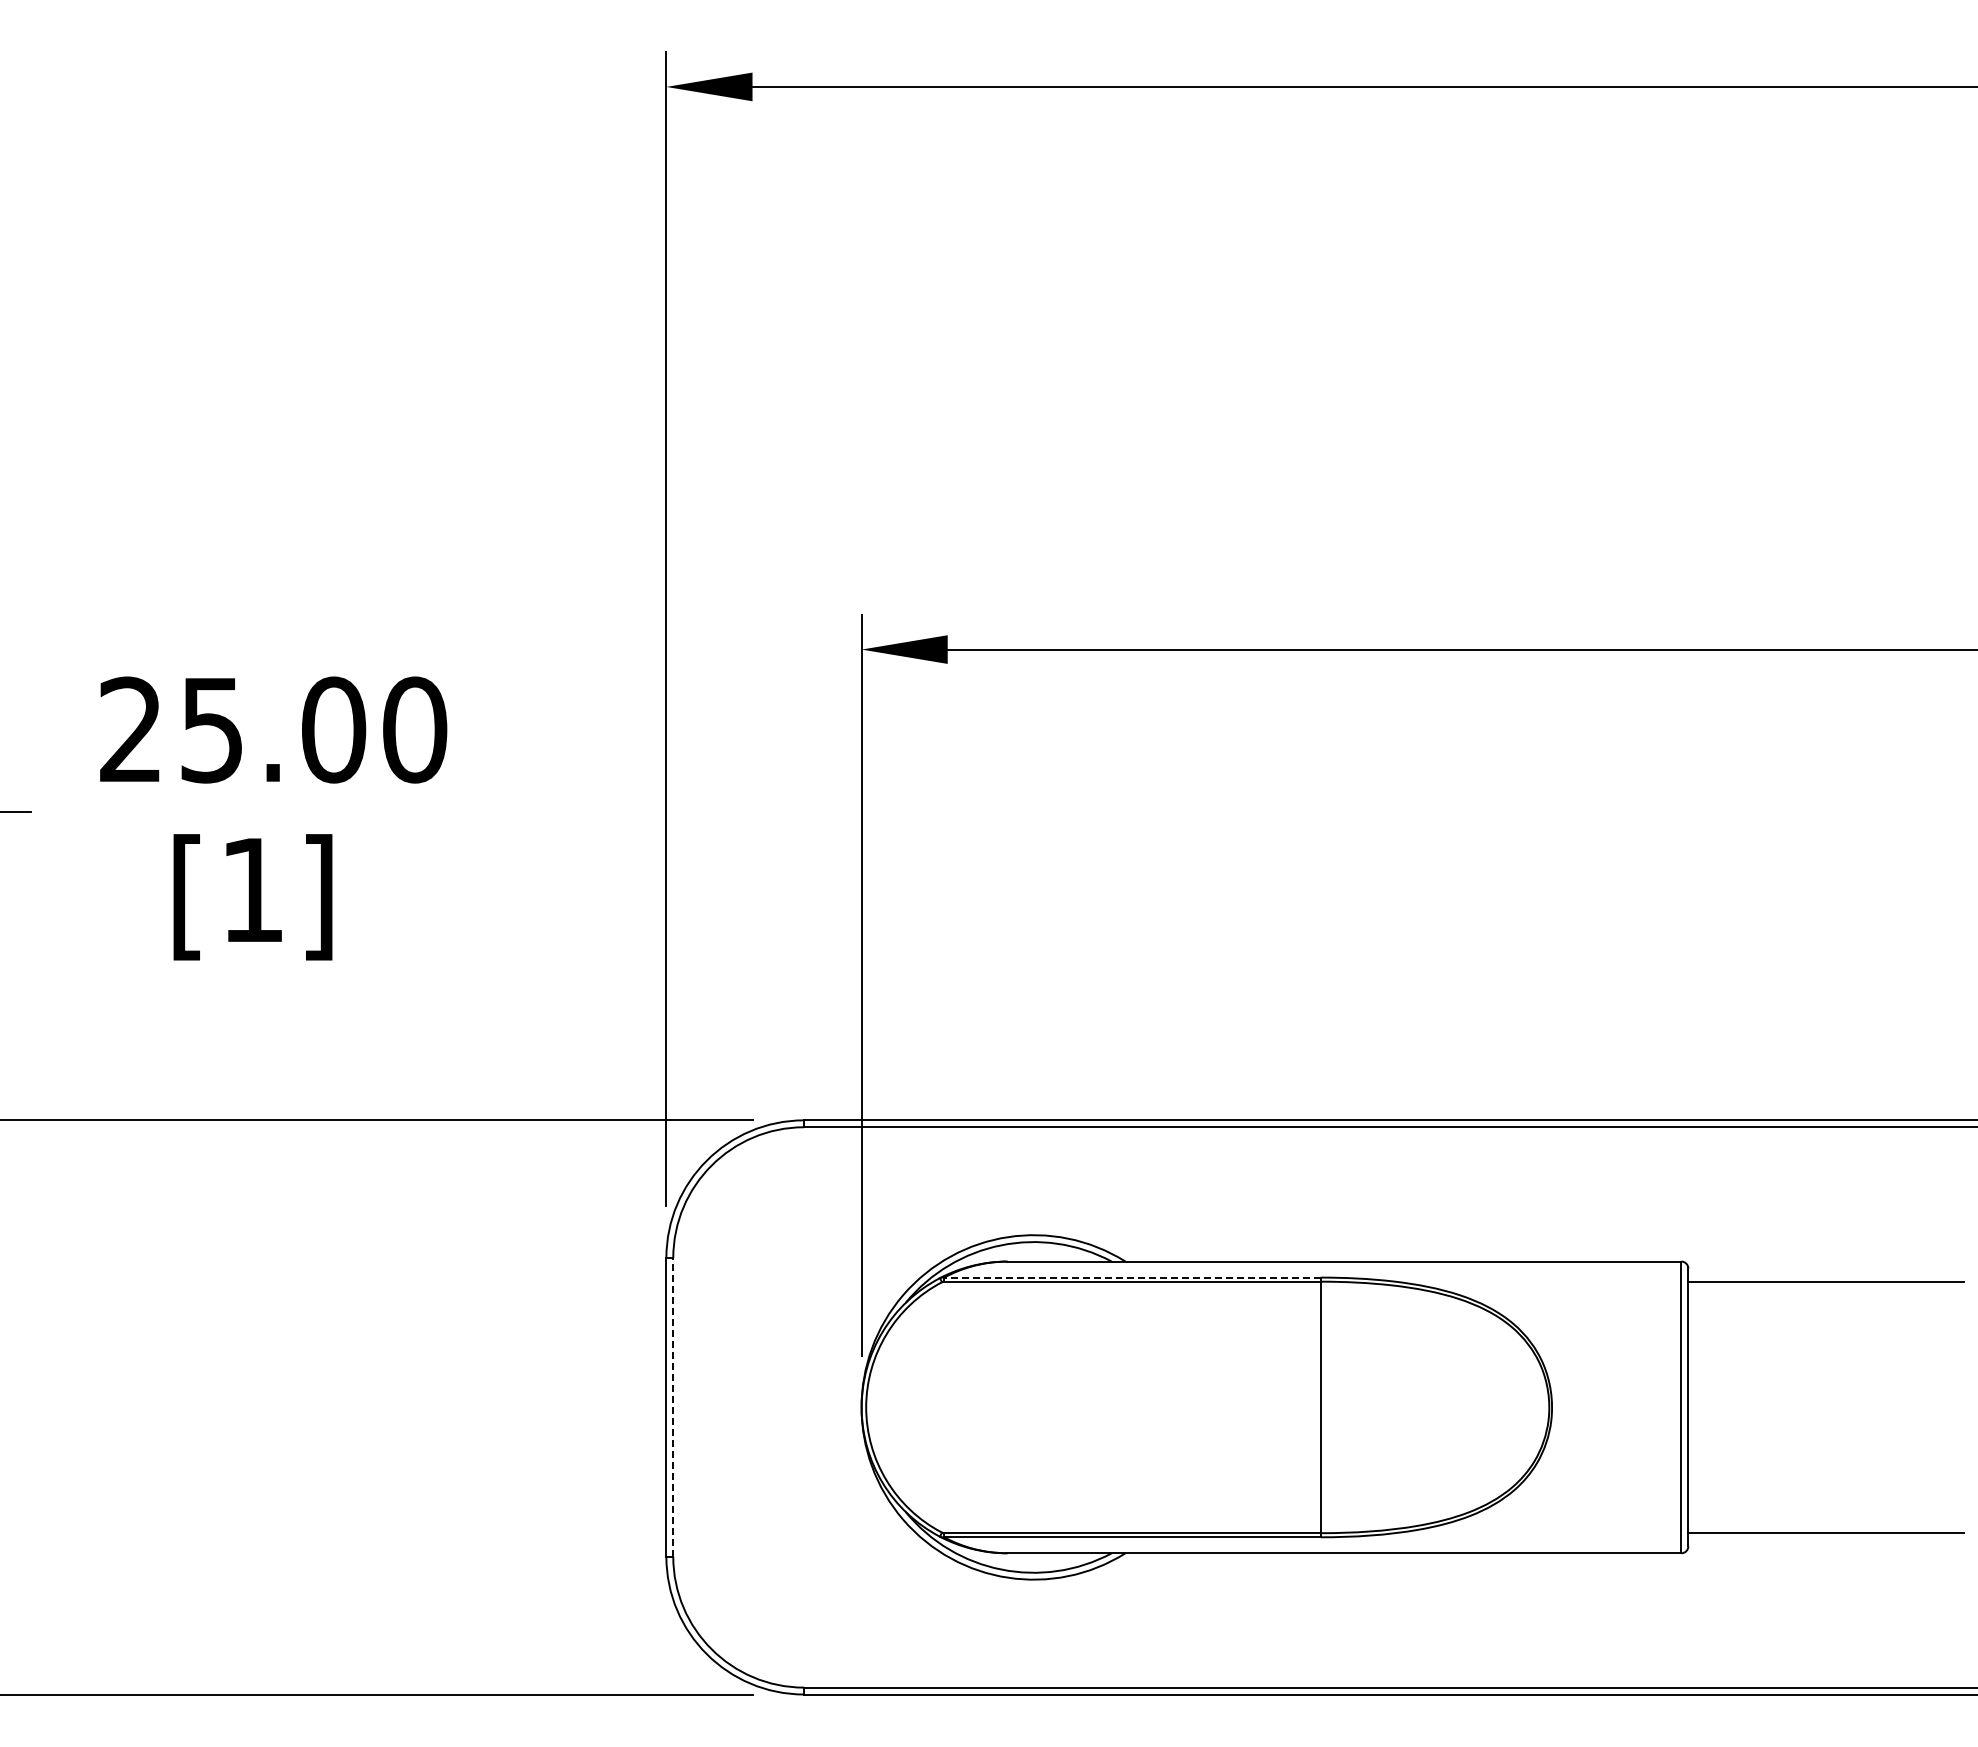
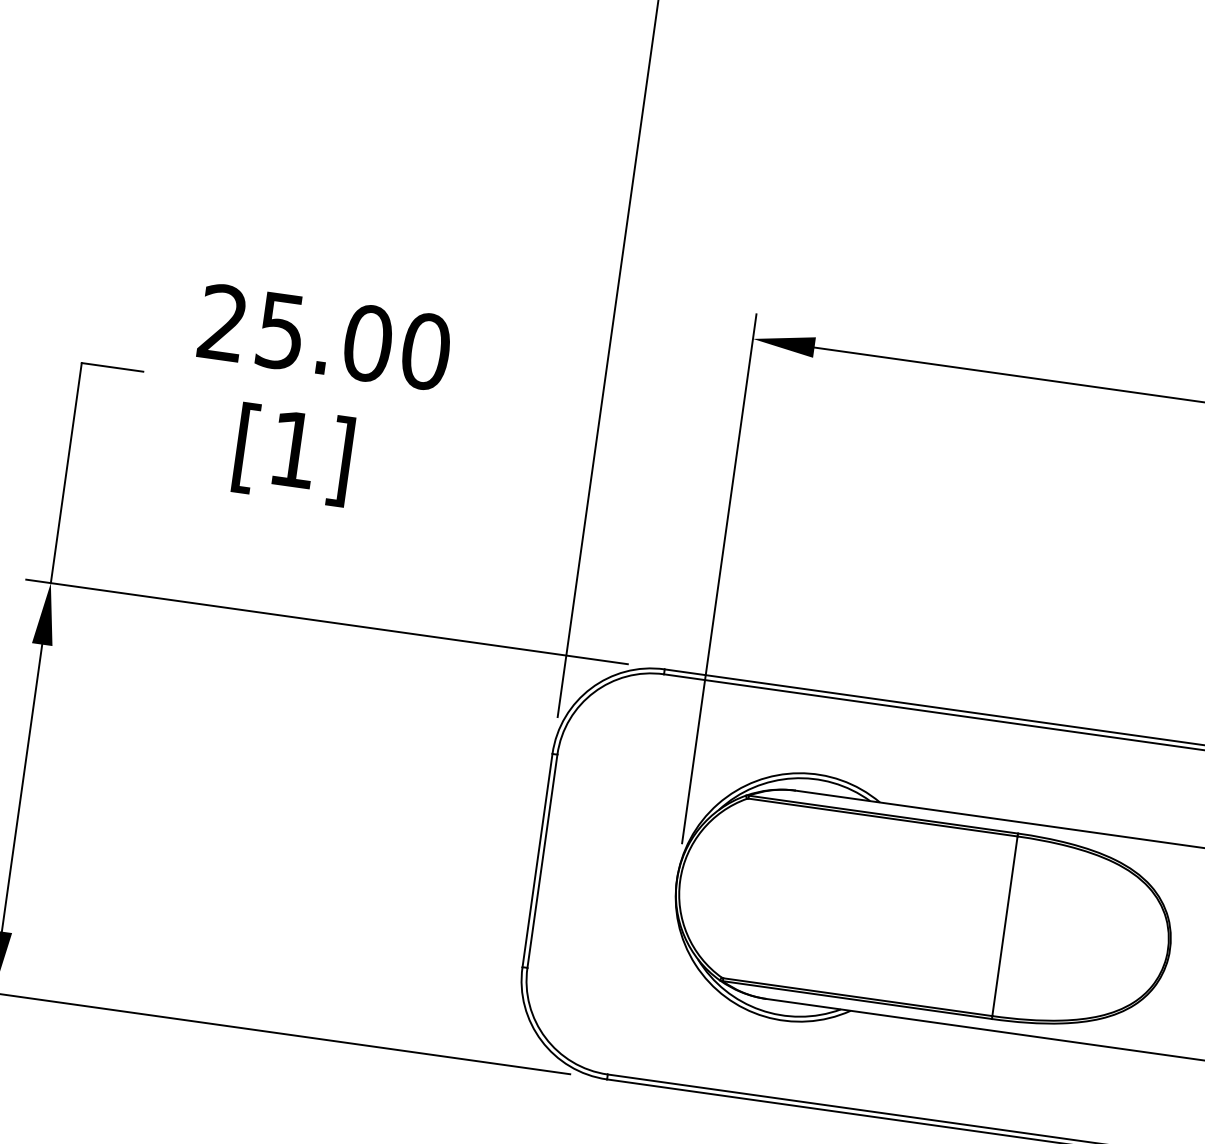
line: (1132, 1277) -> (883, 814), dashed -> solid
line: (673, 1406) -> (542, 860), dashed -> solid

